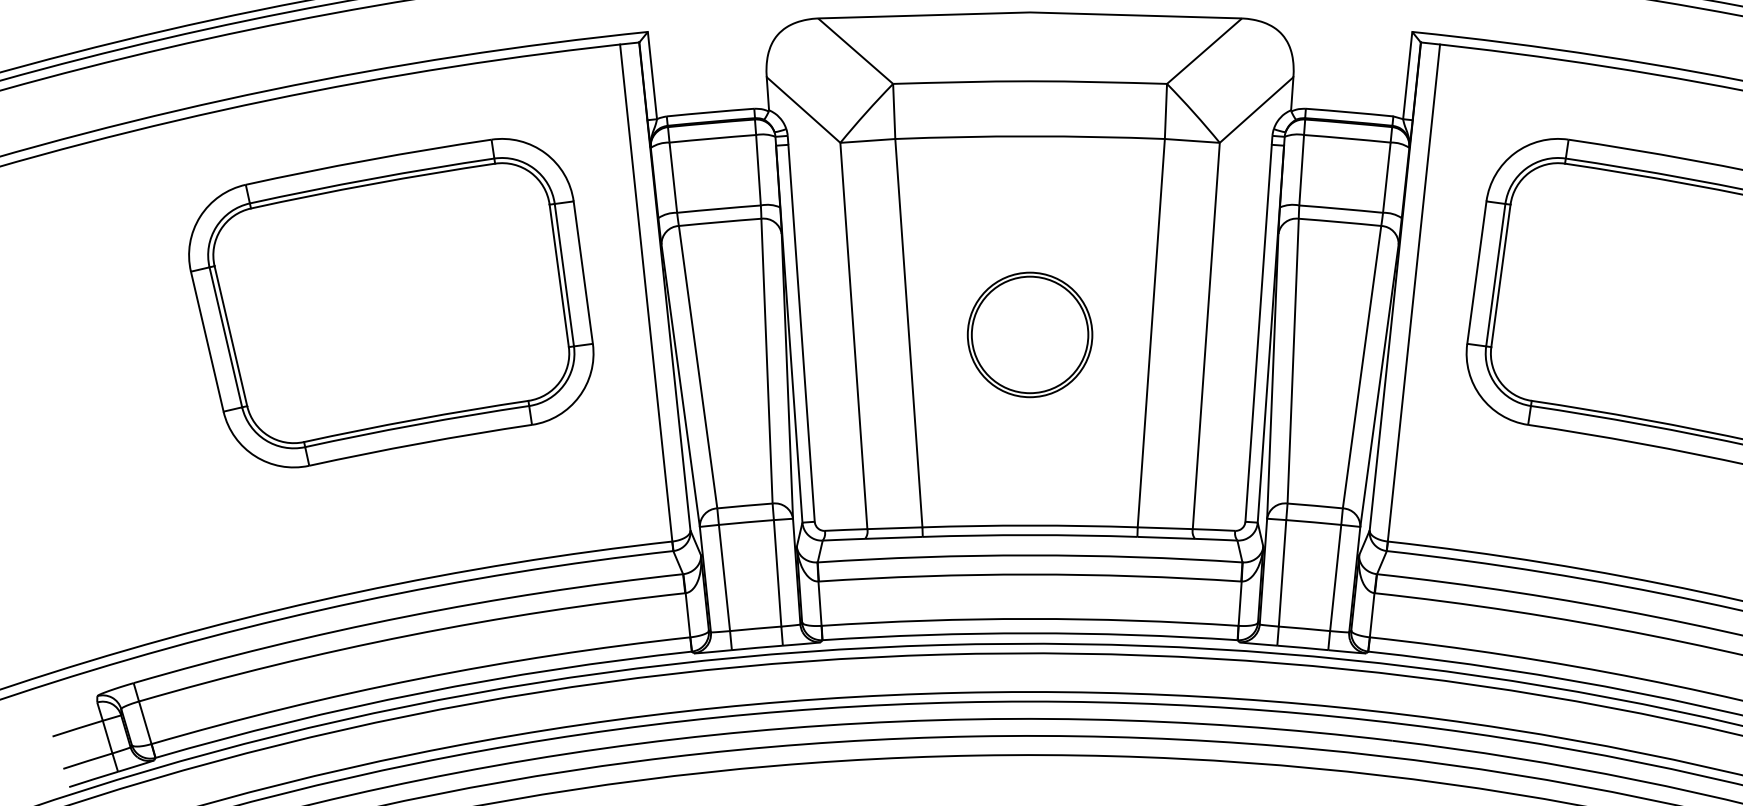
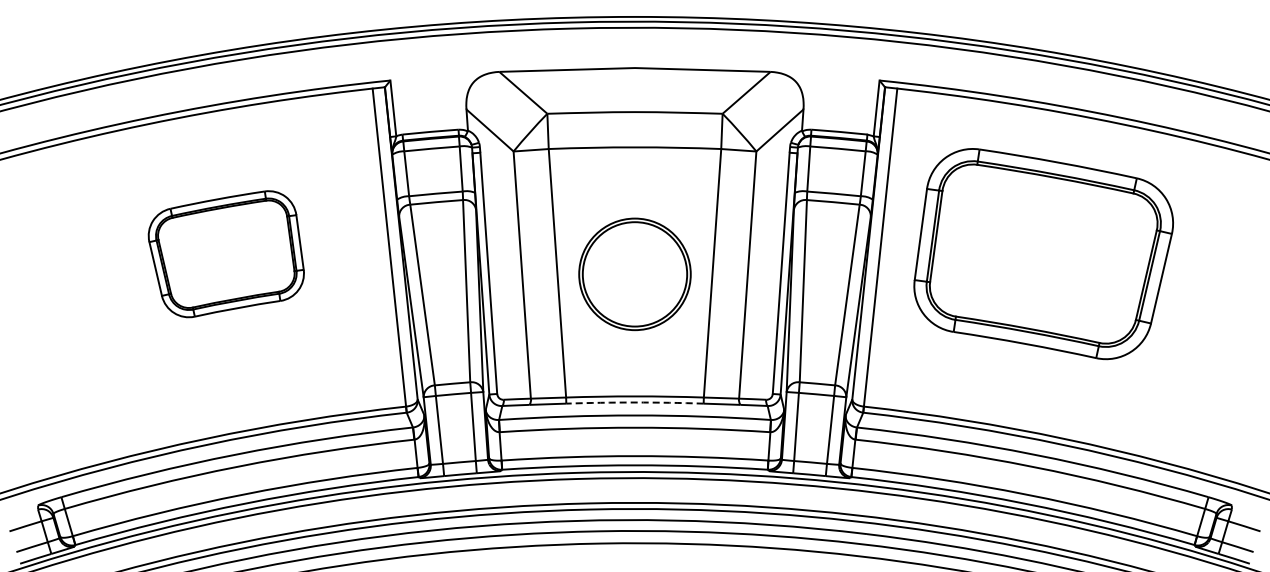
part: (391, 303) -> (226, 254), size x0.6
part: (1029, 335) -> (634, 274), size x1.4
arc: (1029, 535) -> (634, 402), solid -> dashed

